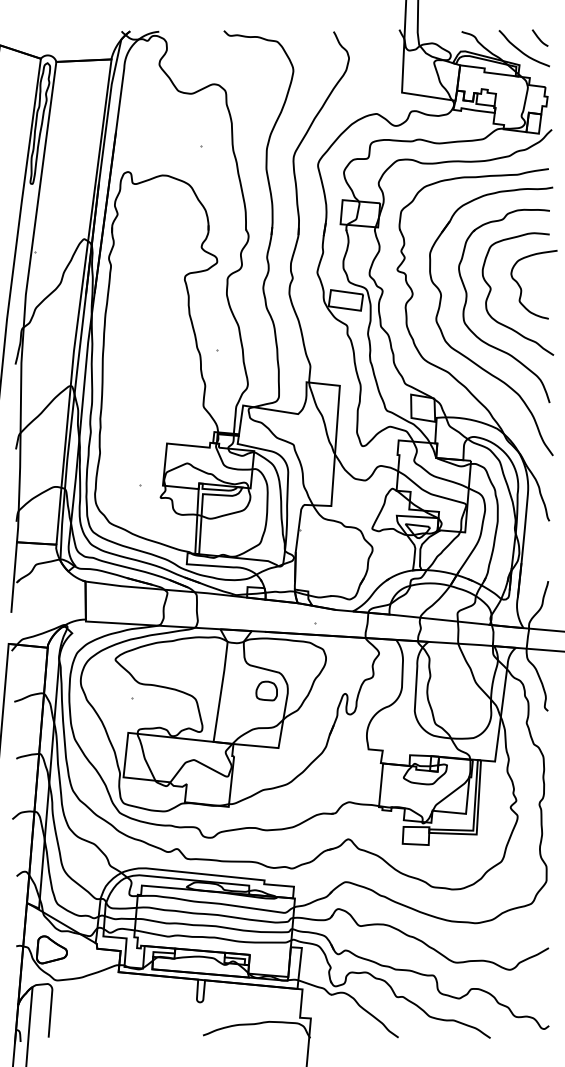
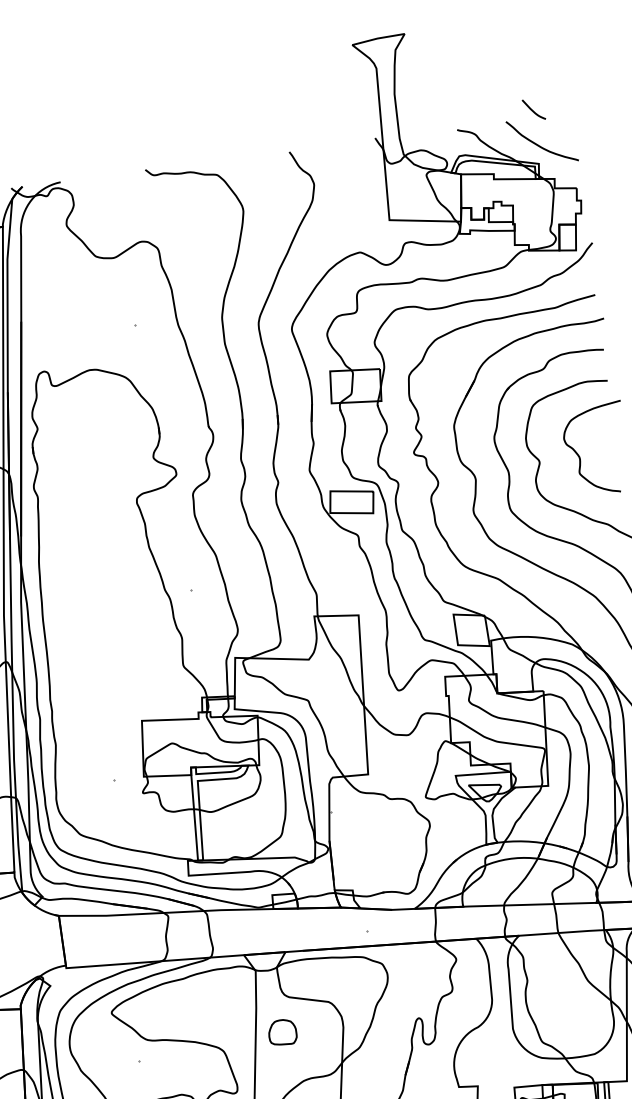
curve: (539, 37) -> (532, 109), moved
part: (266, 690) -> (282, 1031), moved

